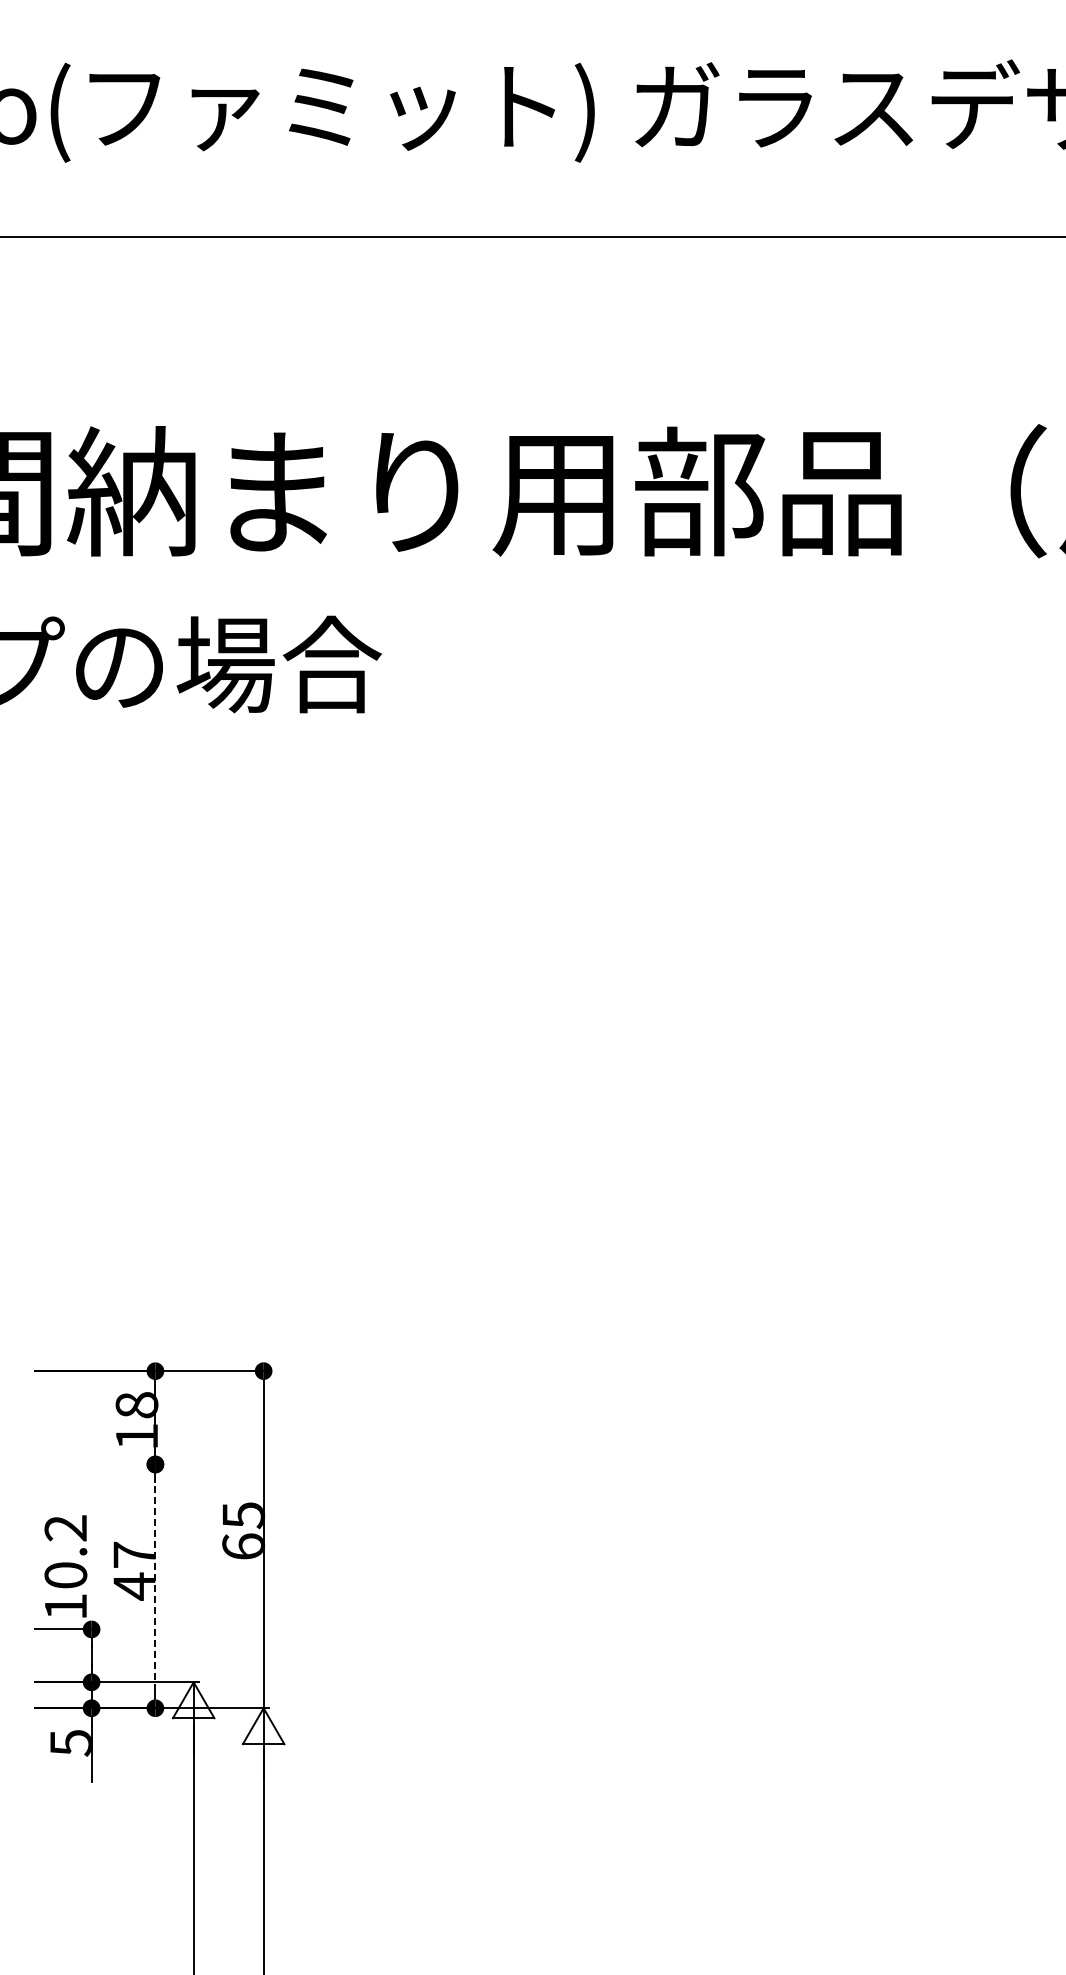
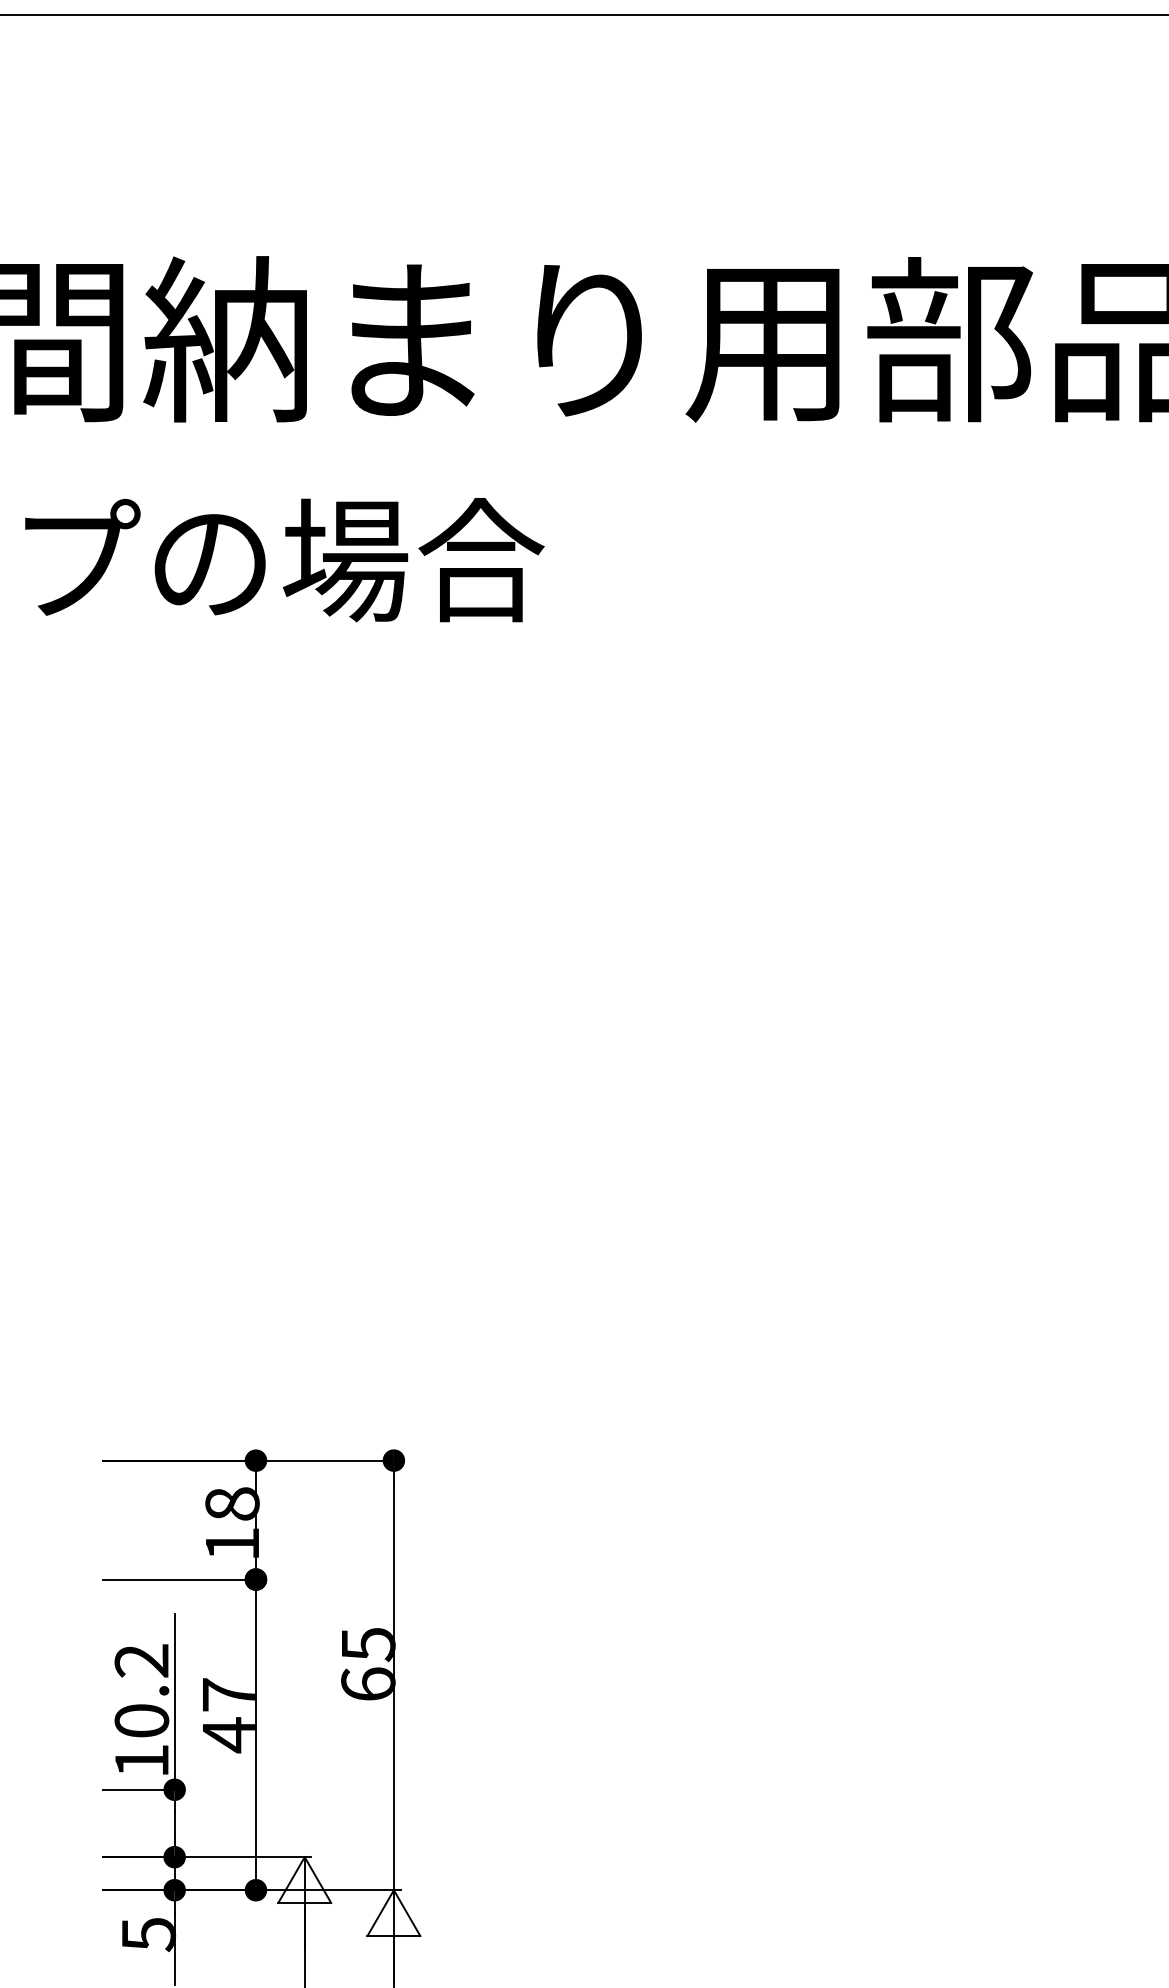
line: (97, 1464) -> (182, 1579), added
line: (91, 1560) -> (174, 1701), added
line: (155, 1585) -> (256, 1733), dashed -> solid

